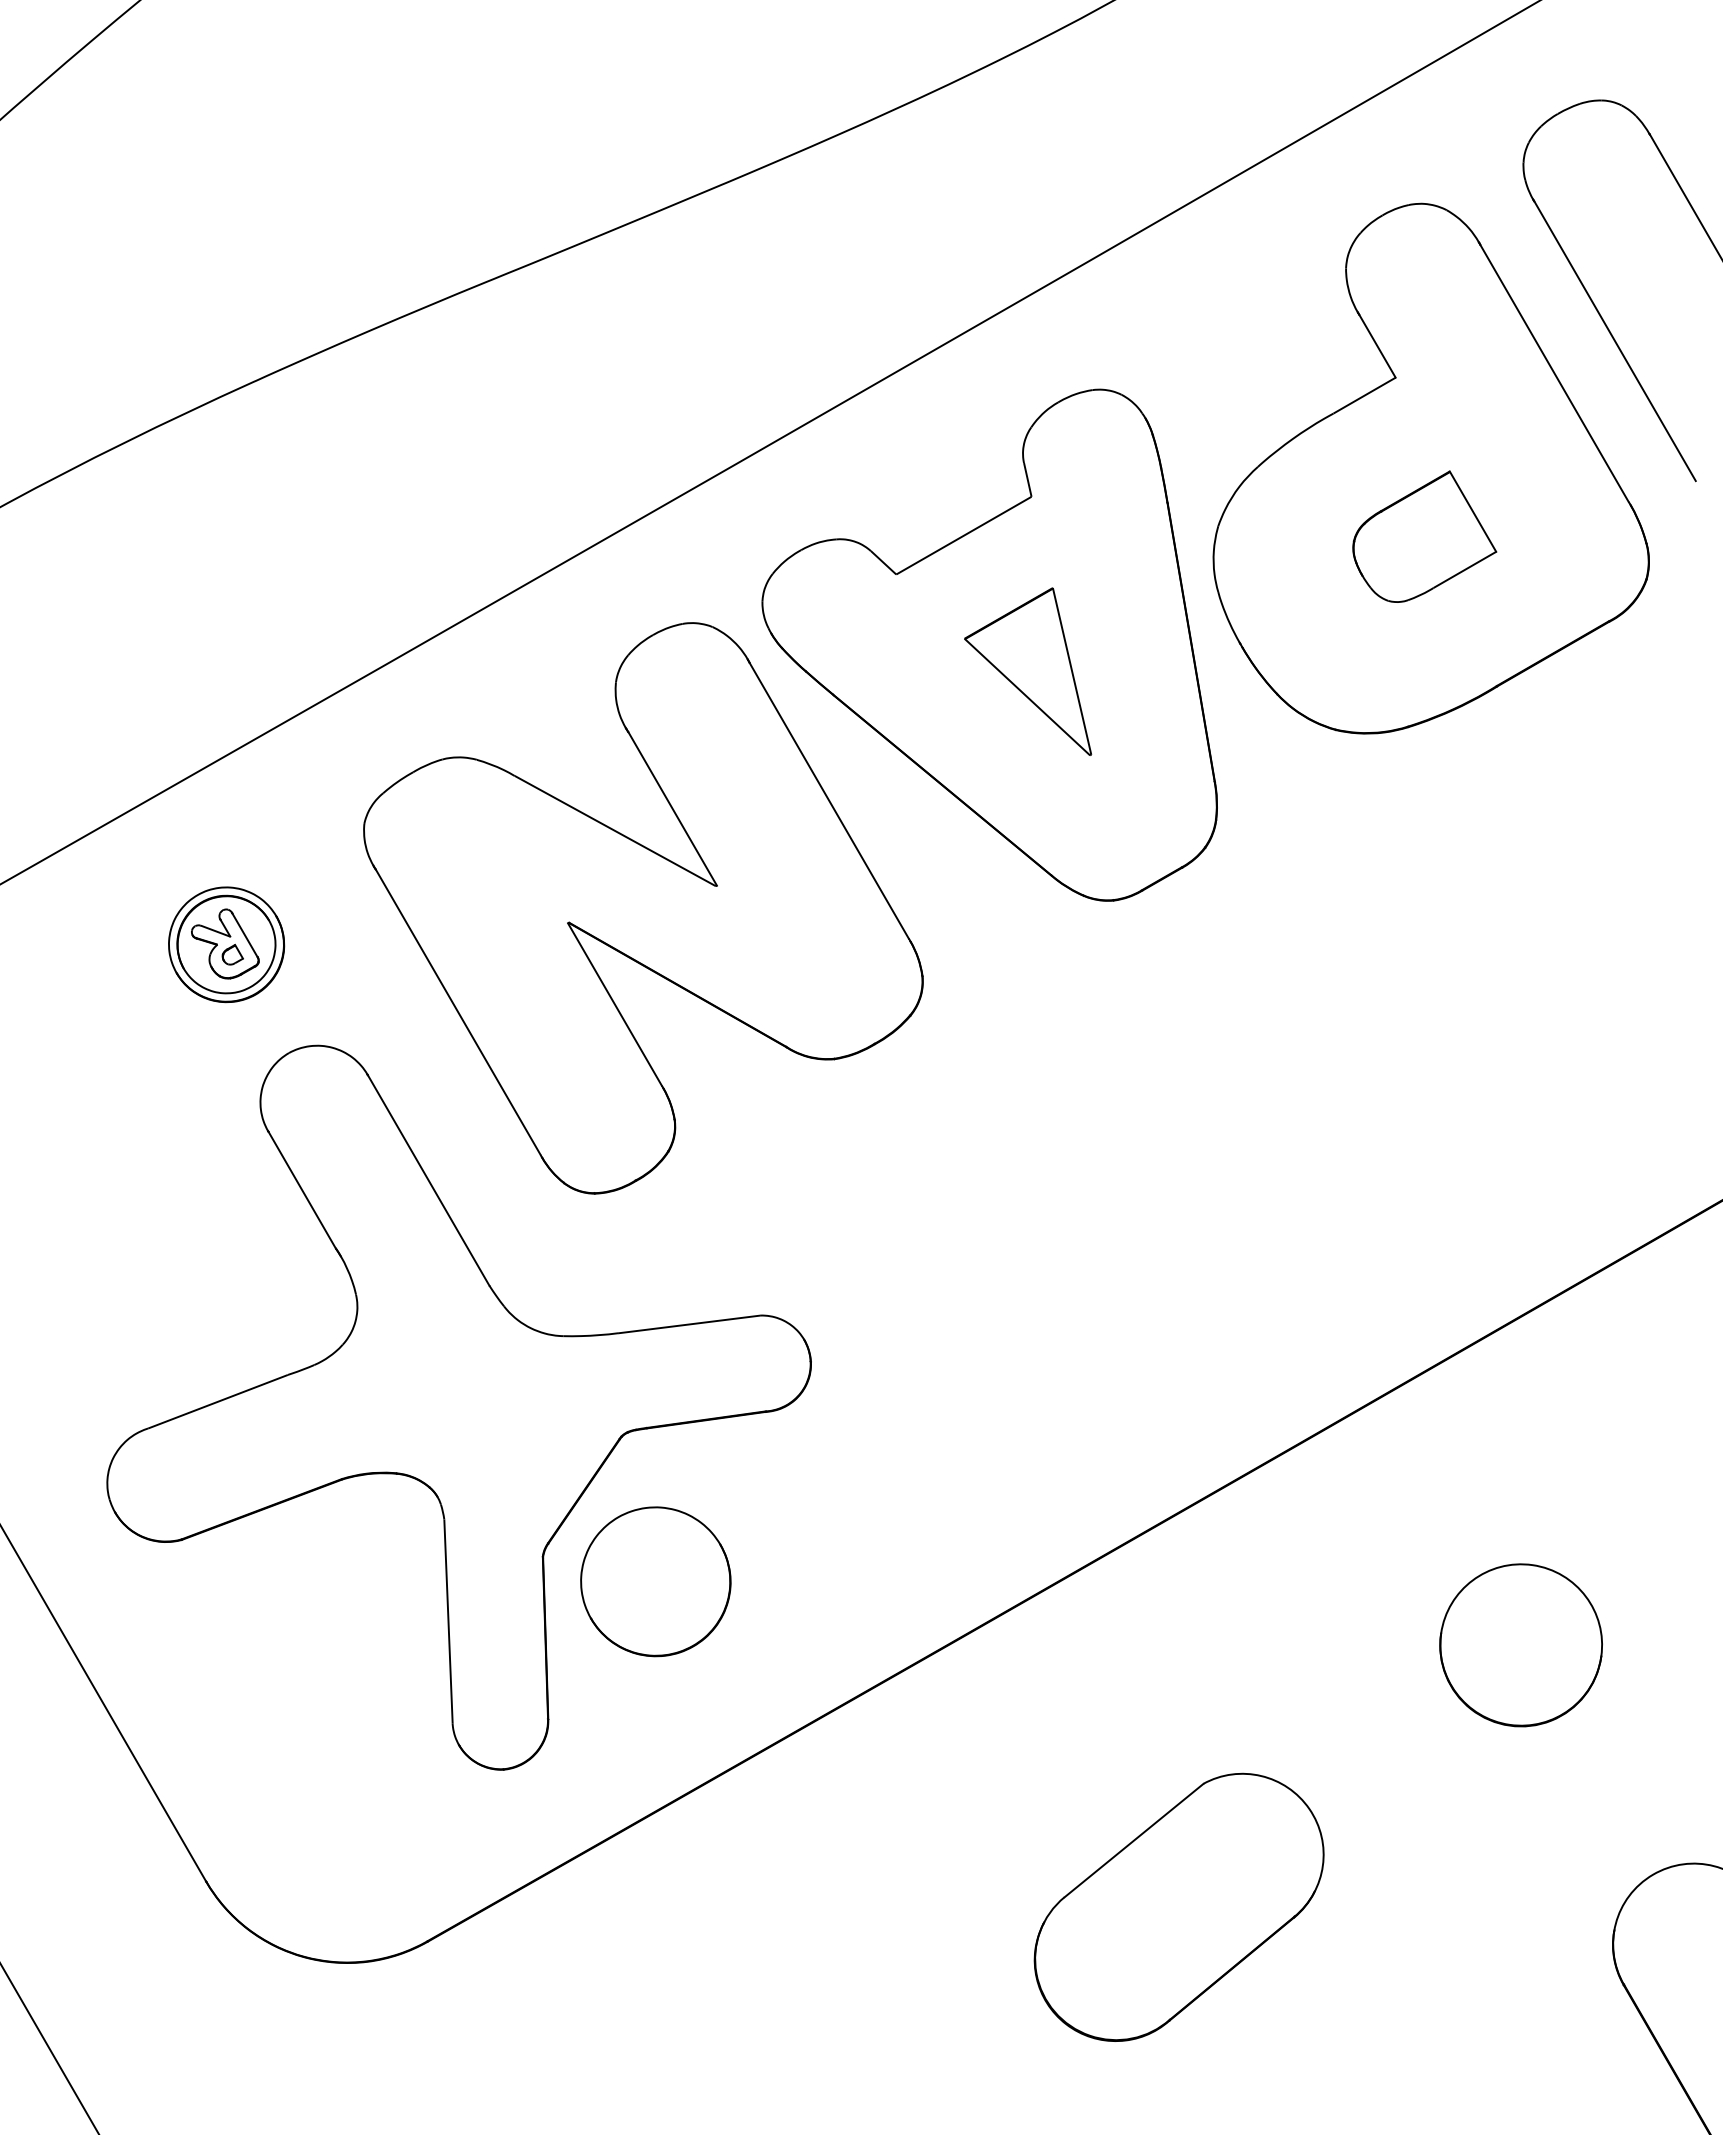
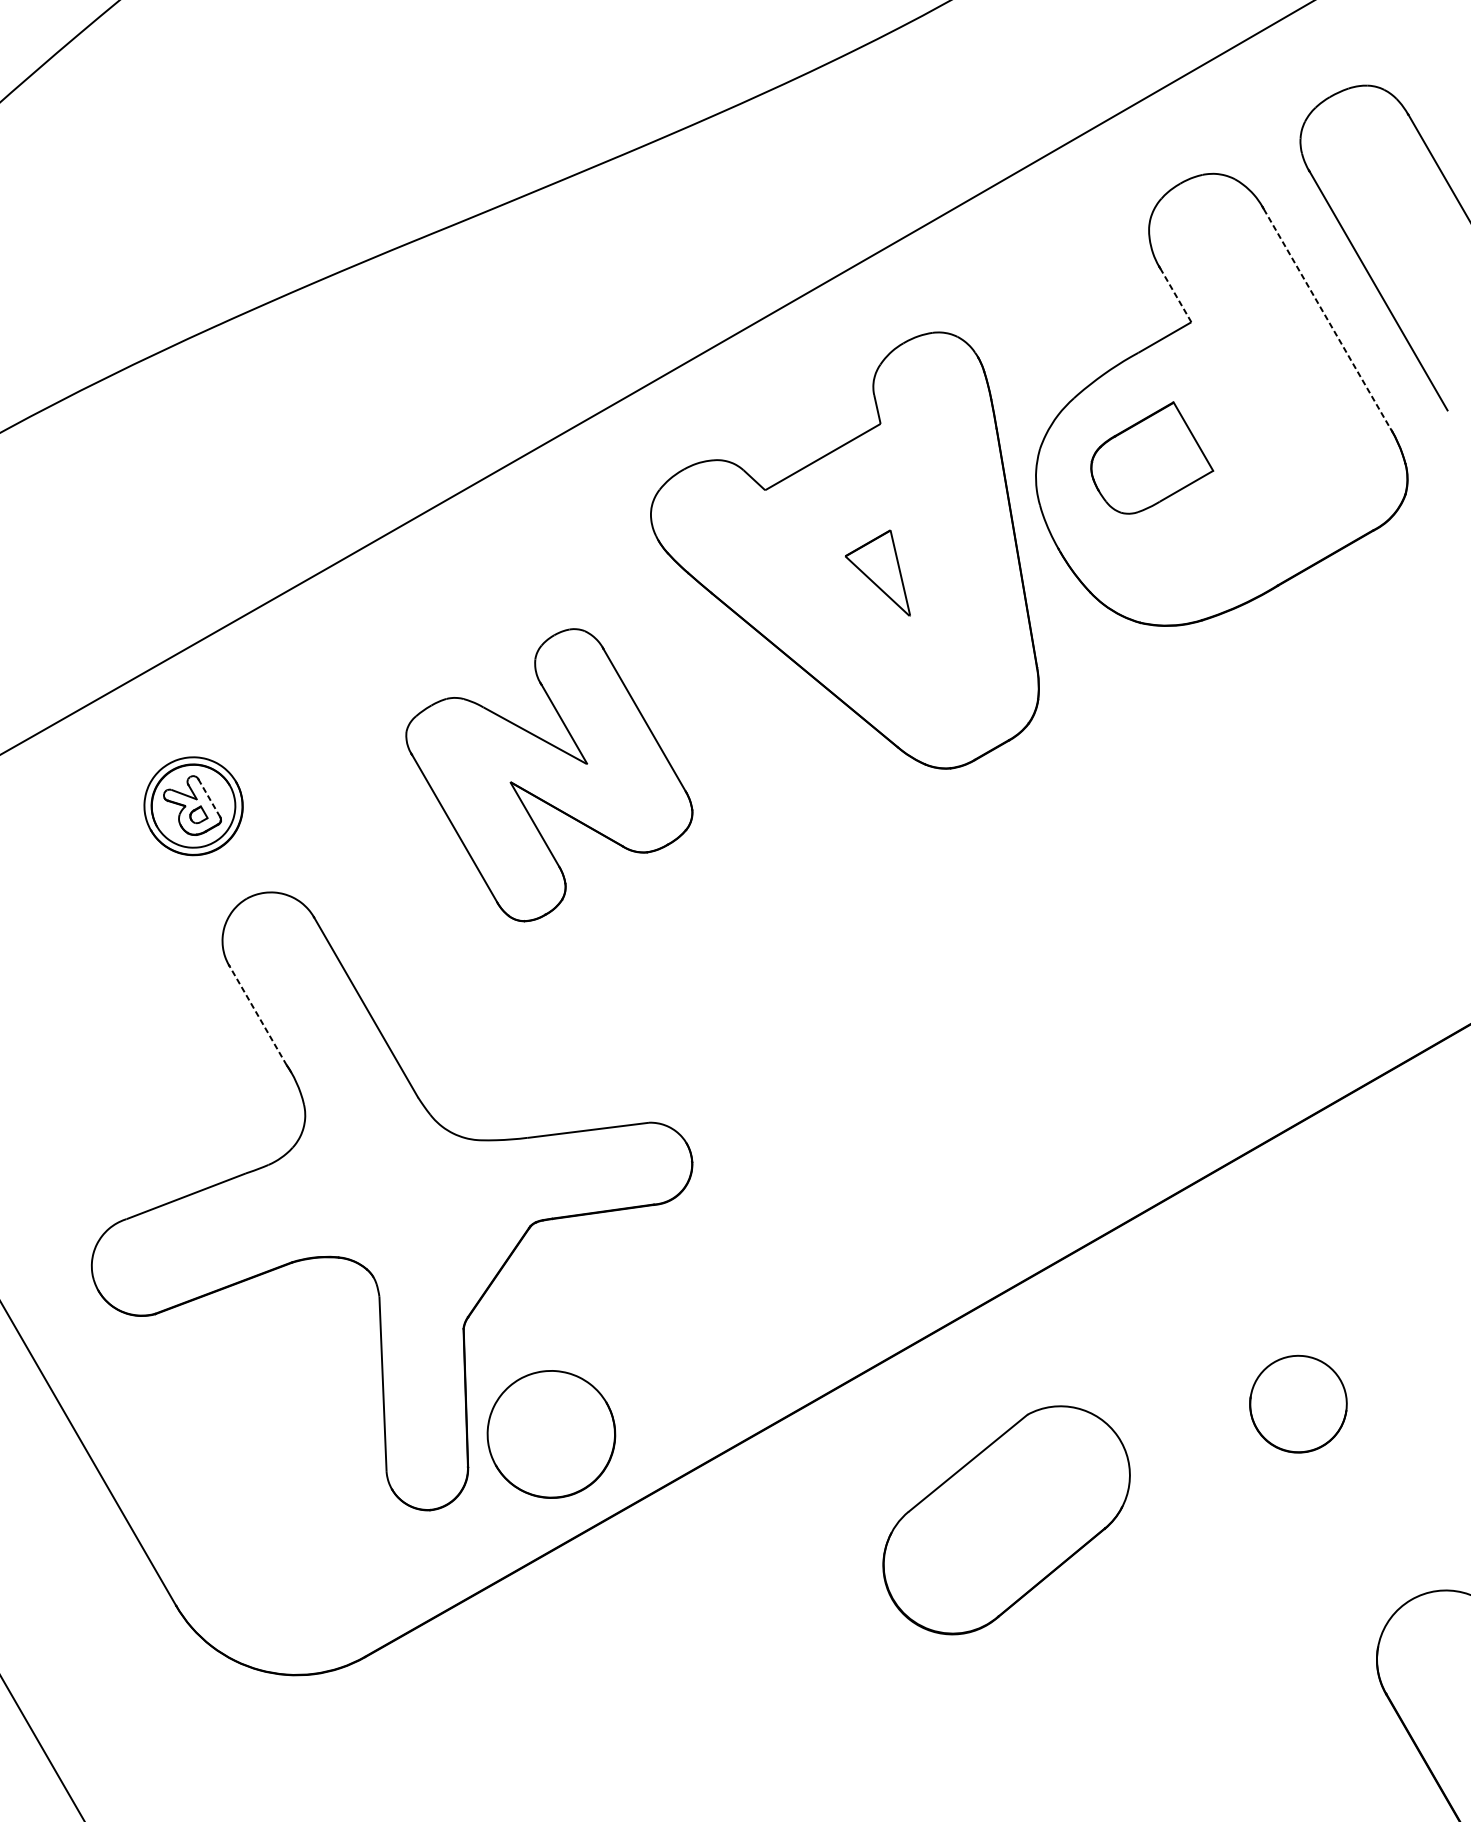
line: (1377, 345) -> (1175, 294), solid -> dashed
line: (1554, 373) -> (1326, 318), solid -> dashed
part: (1424, 536) -> (1152, 457), moved
part: (1028, 671) -> (878, 573), size x0.6
part: (643, 908) -> (549, 775), size x0.6
line: (245, 935) -> (209, 798), solid -> dashed
line: (301, 1189) -> (257, 1015), solid -> dashed
part: (655, 1581) -> (551, 1434), moved
part: (1520, 1645) -> (1297, 1404), size x0.7
part: (1178, 1906) -> (1006, 1519), moved

